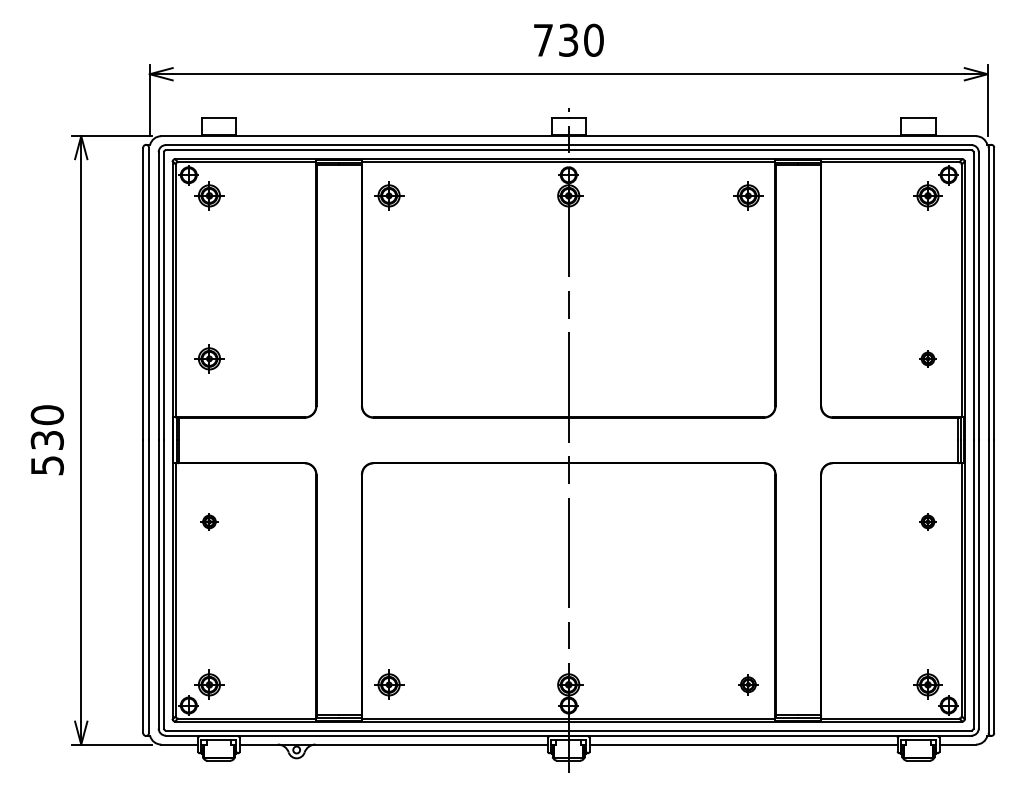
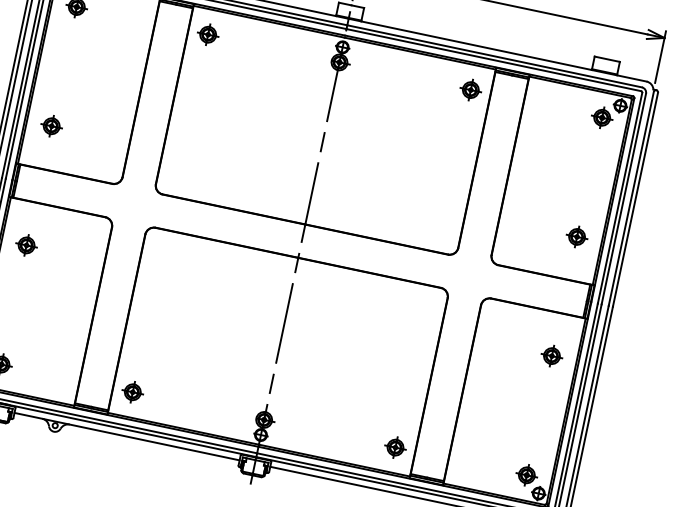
part: (927, 358) -> (576, 236), size x1.67
part: (209, 521) -> (26, 245), size x1.67
part: (927, 521) -> (551, 355), size x1.67
part: (748, 684) -> (395, 447), size x1.43

